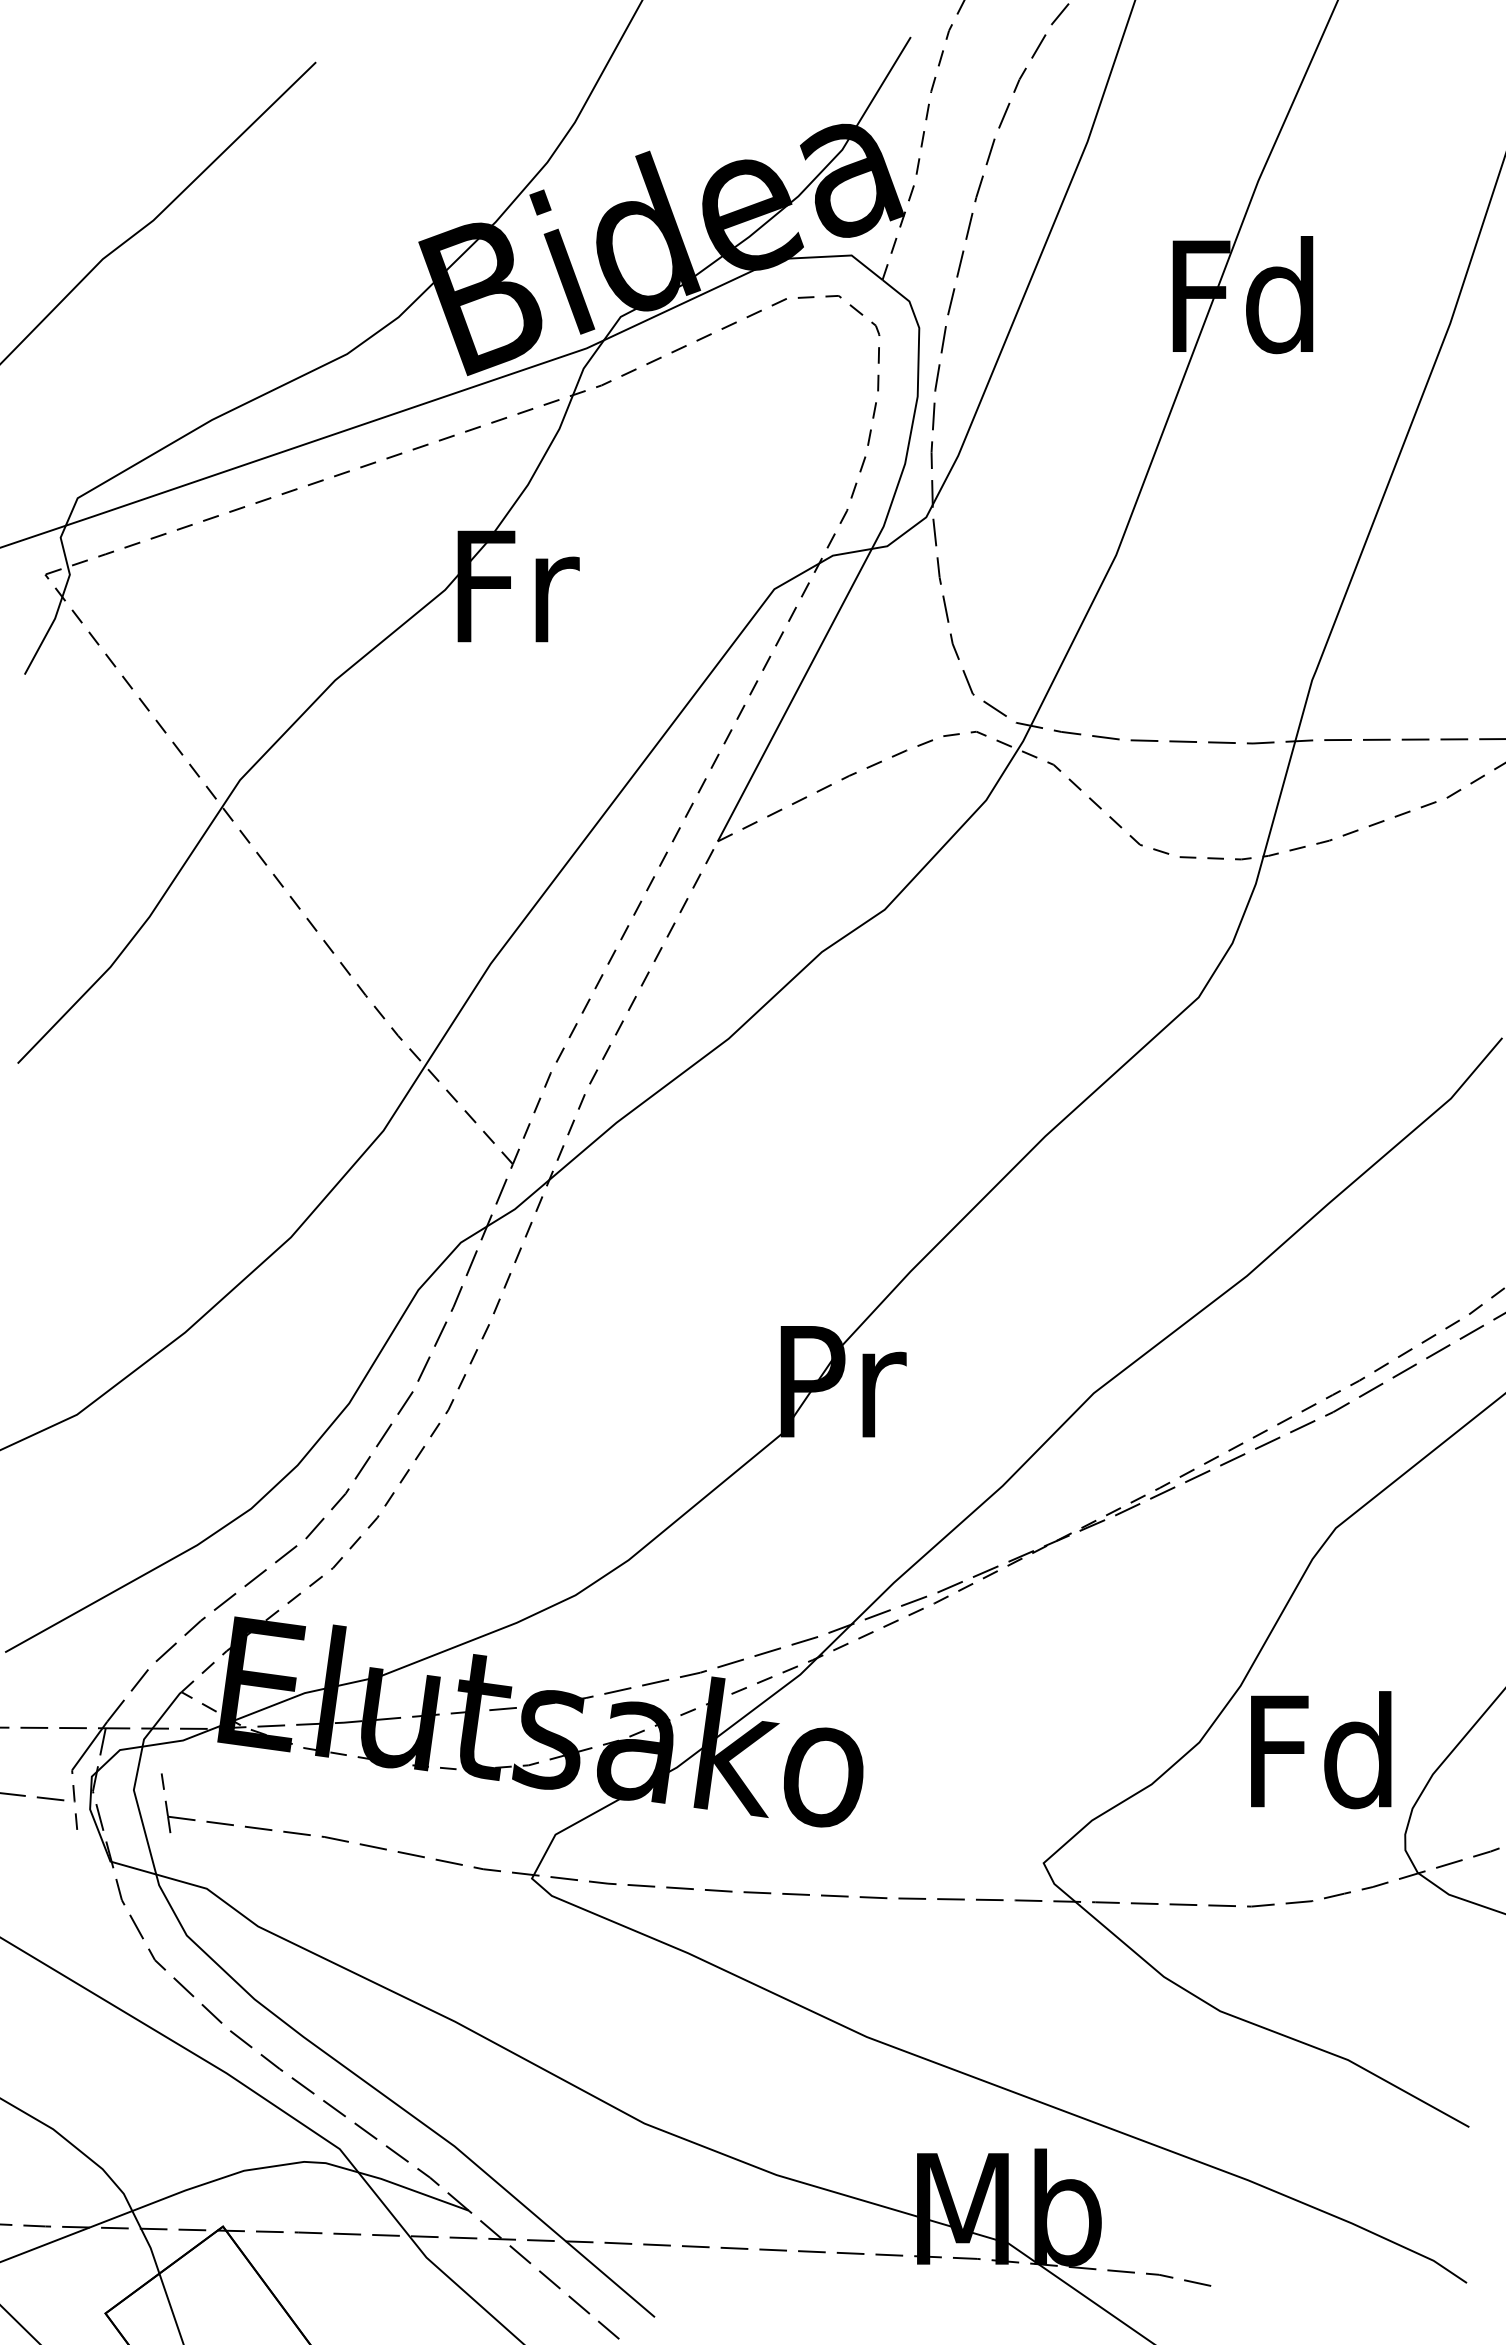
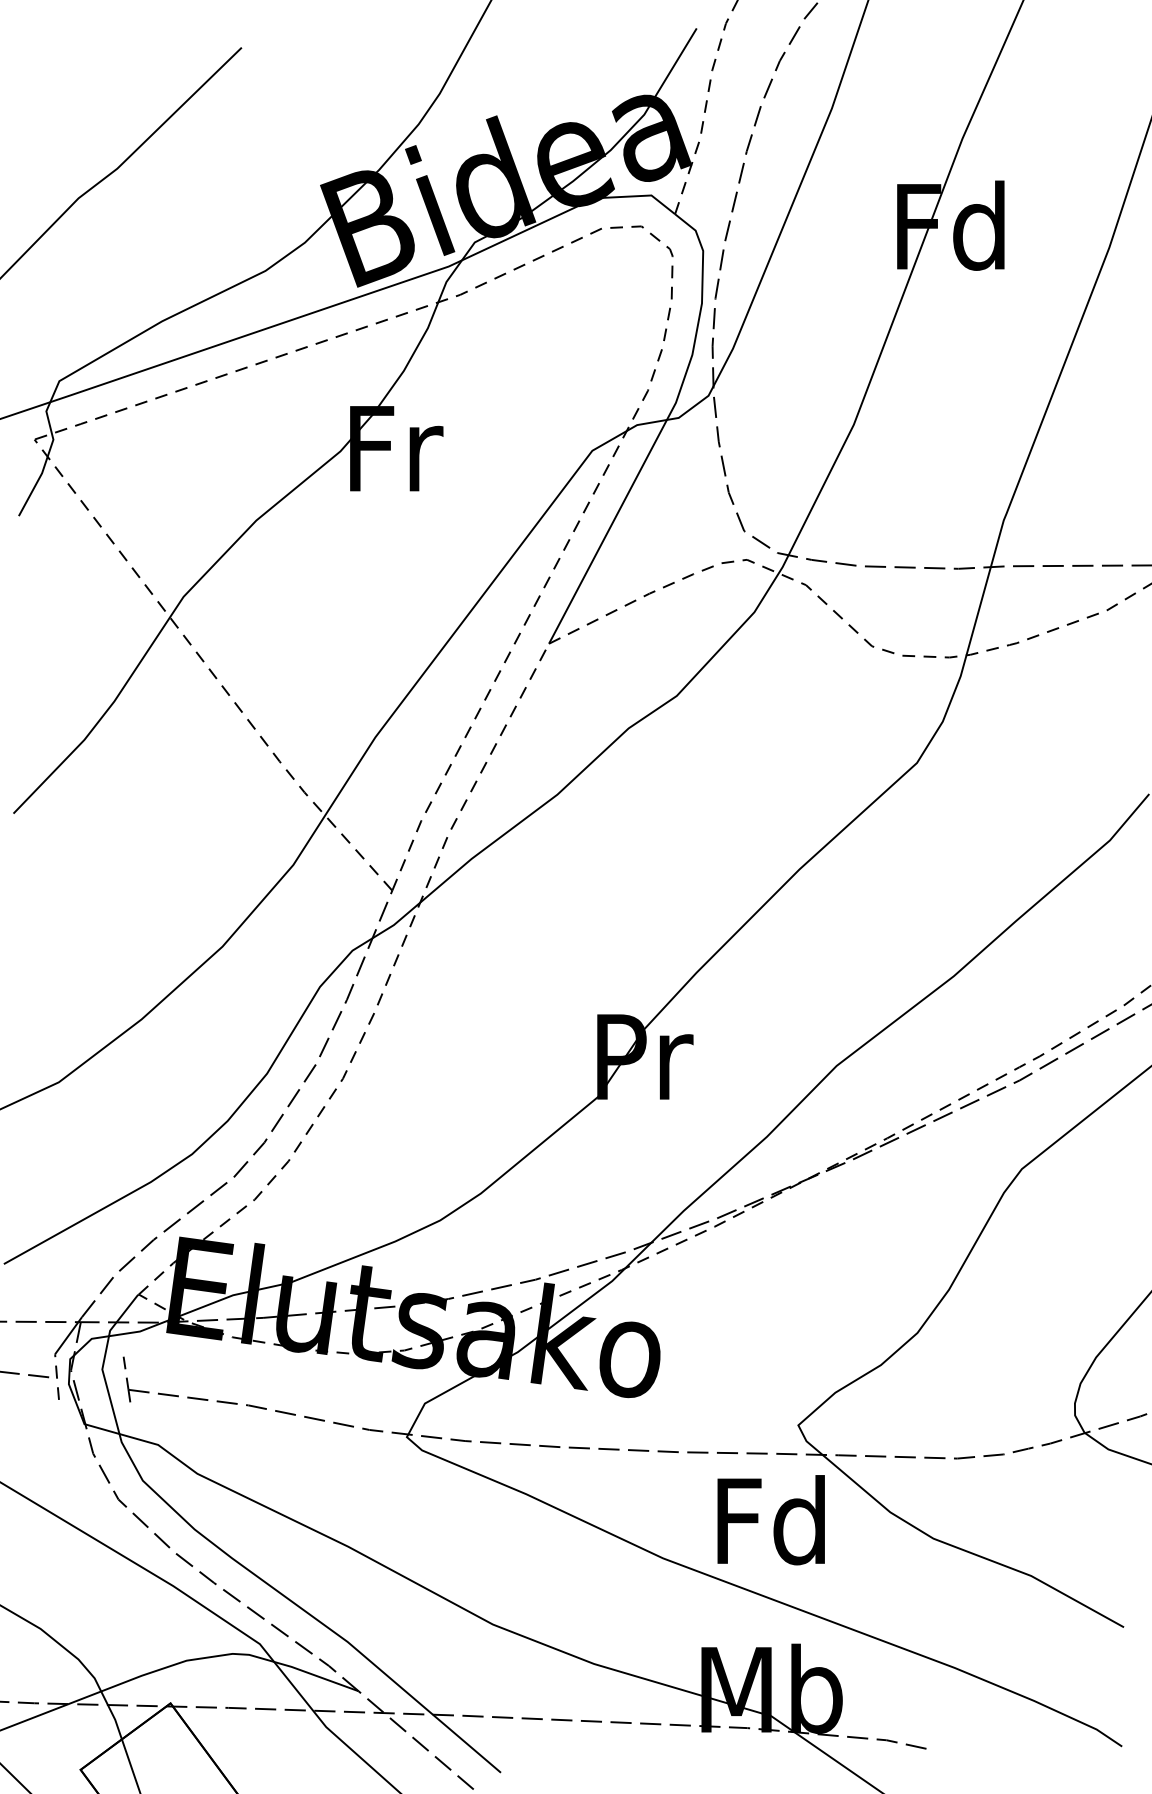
text: (1321, 1750) -> (771, 1520), moved

